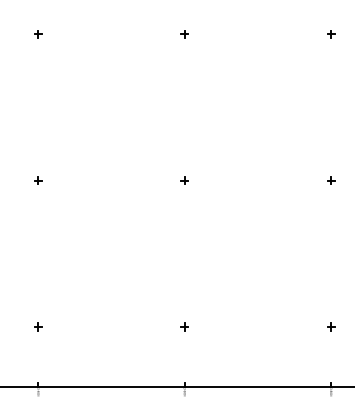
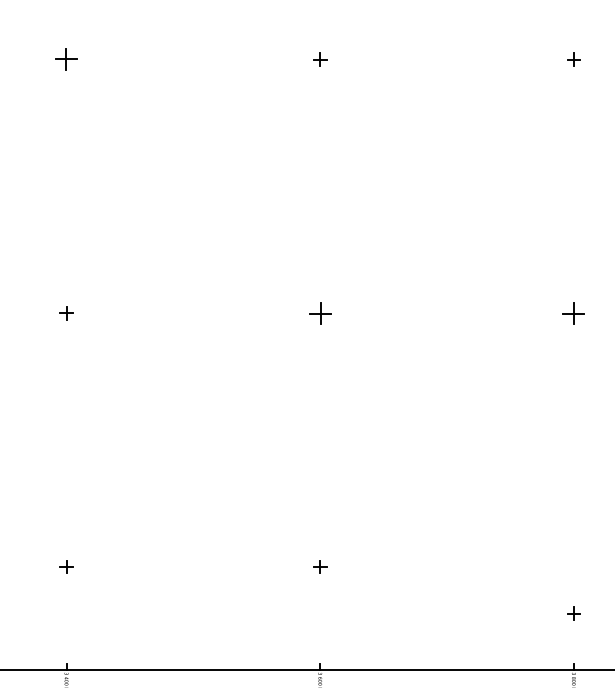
part: (38, 34) -> (66, 59), size x1.6
part: (184, 180) -> (319, 312), size x1.6
part: (331, 180) -> (574, 312), size x1.6
part: (331, 326) -> (574, 612), moved

